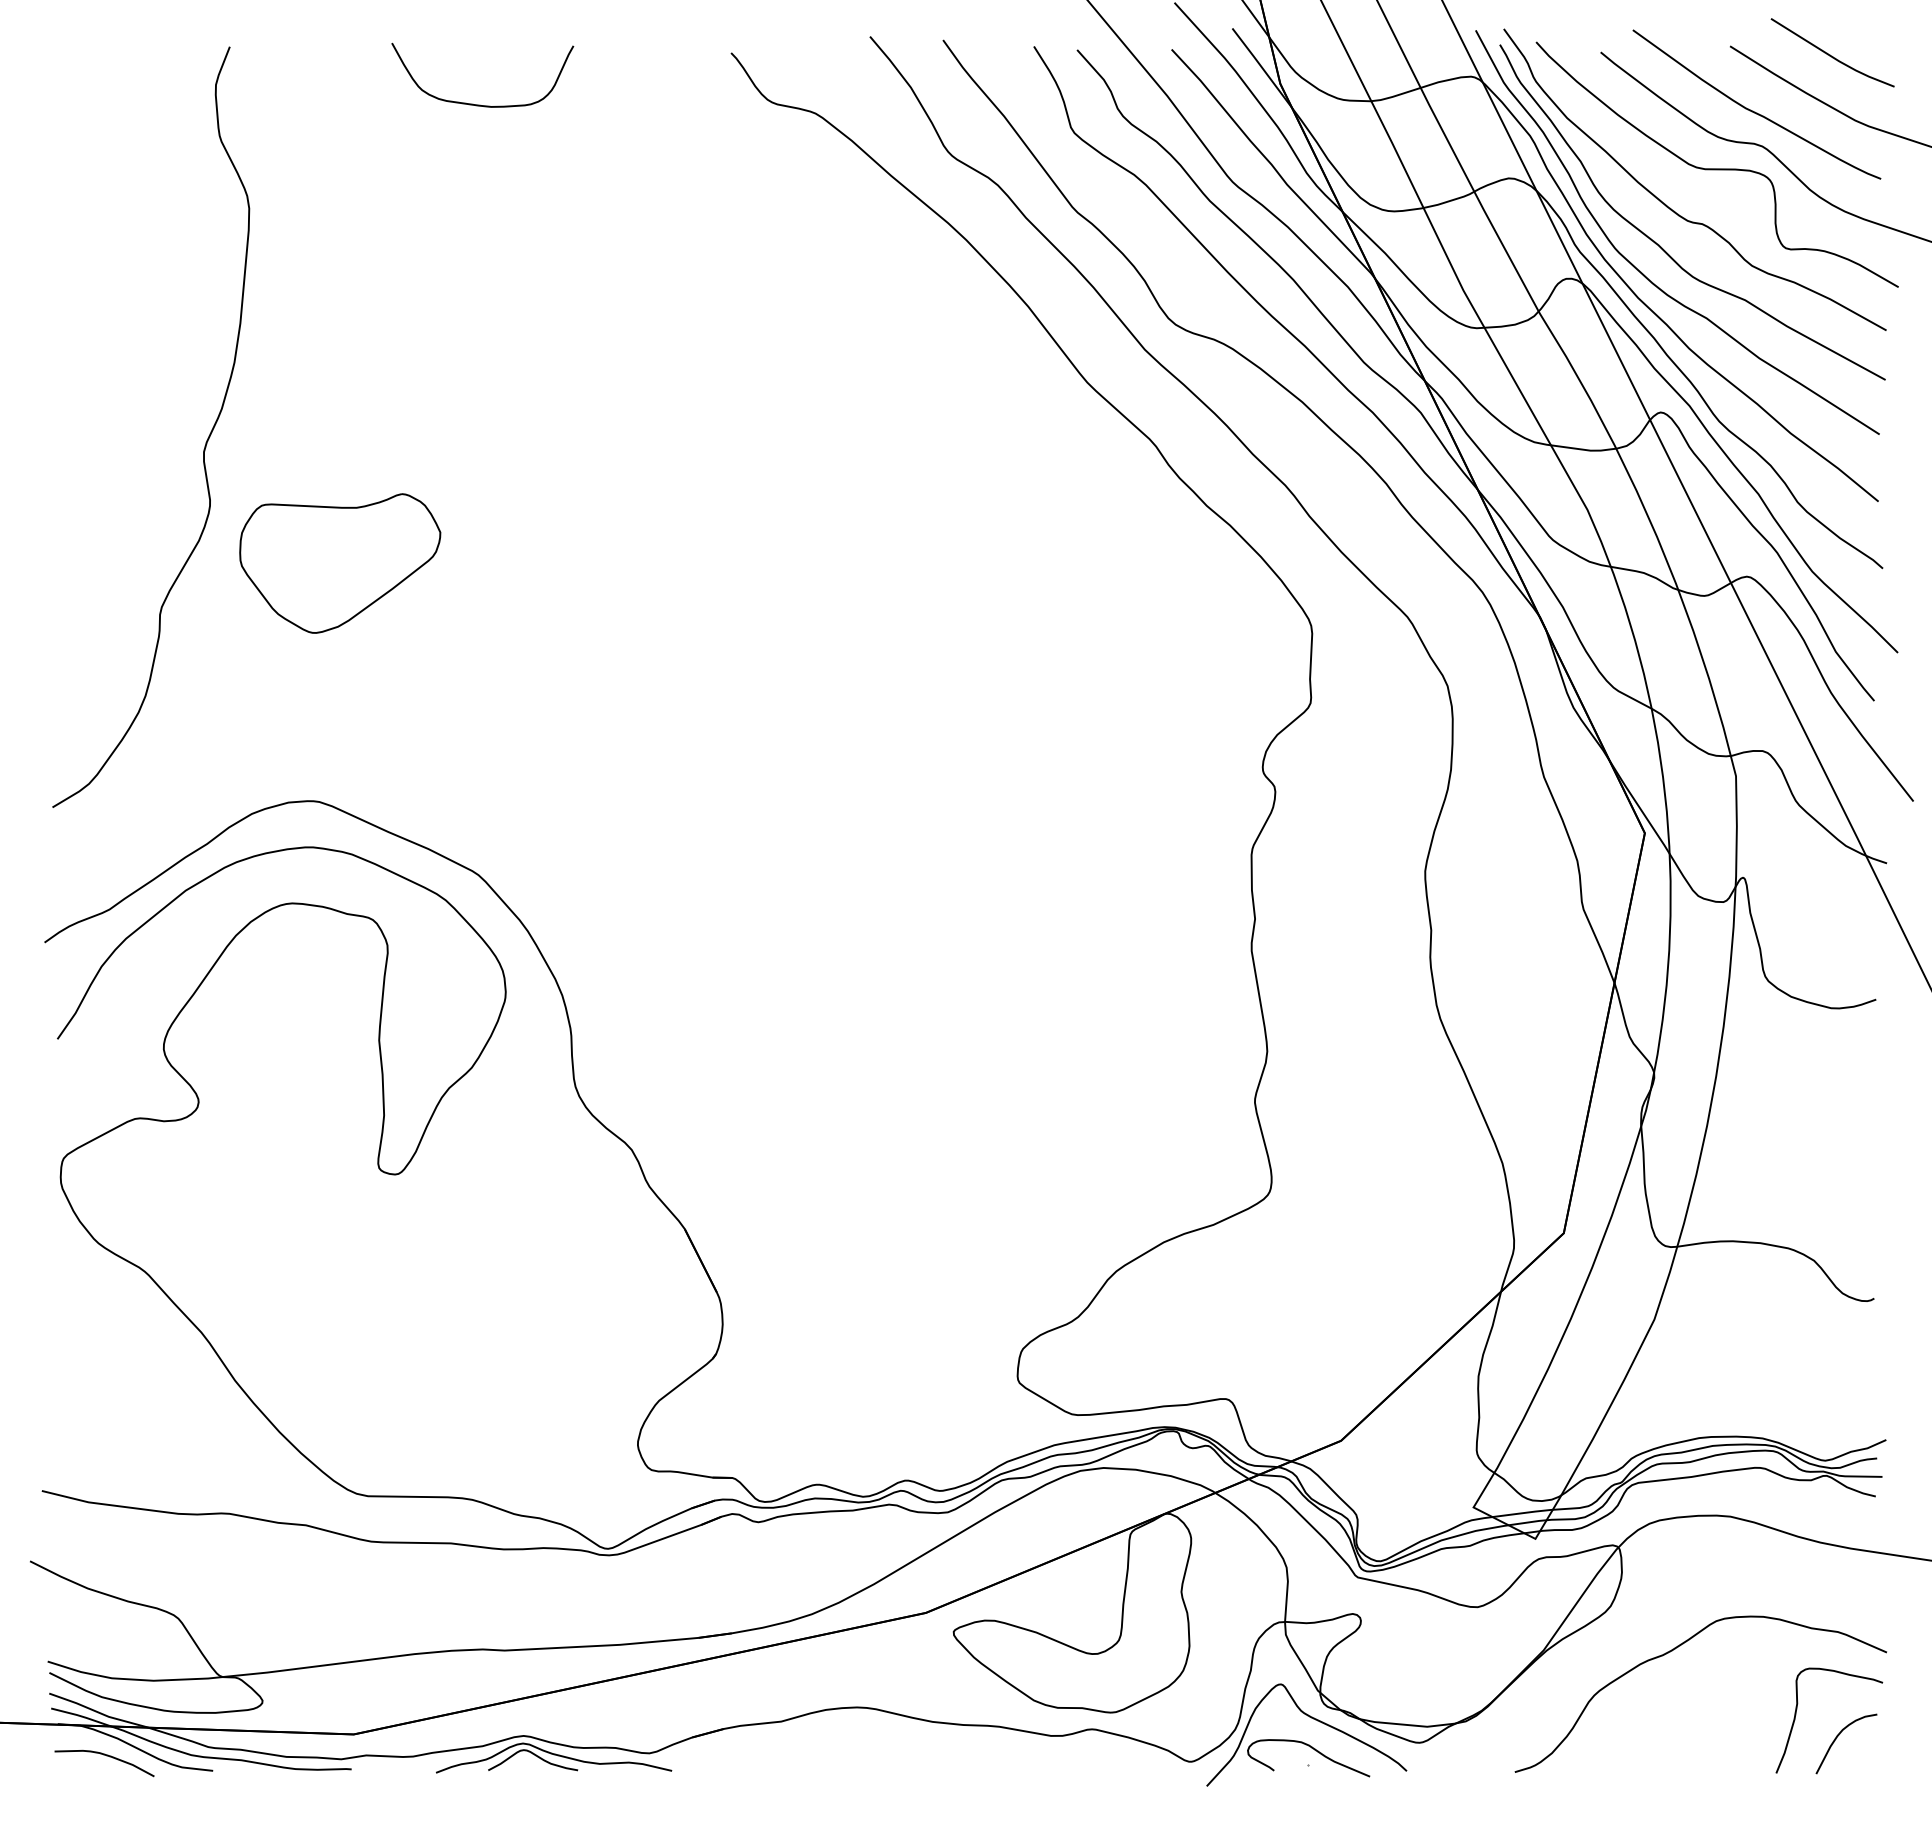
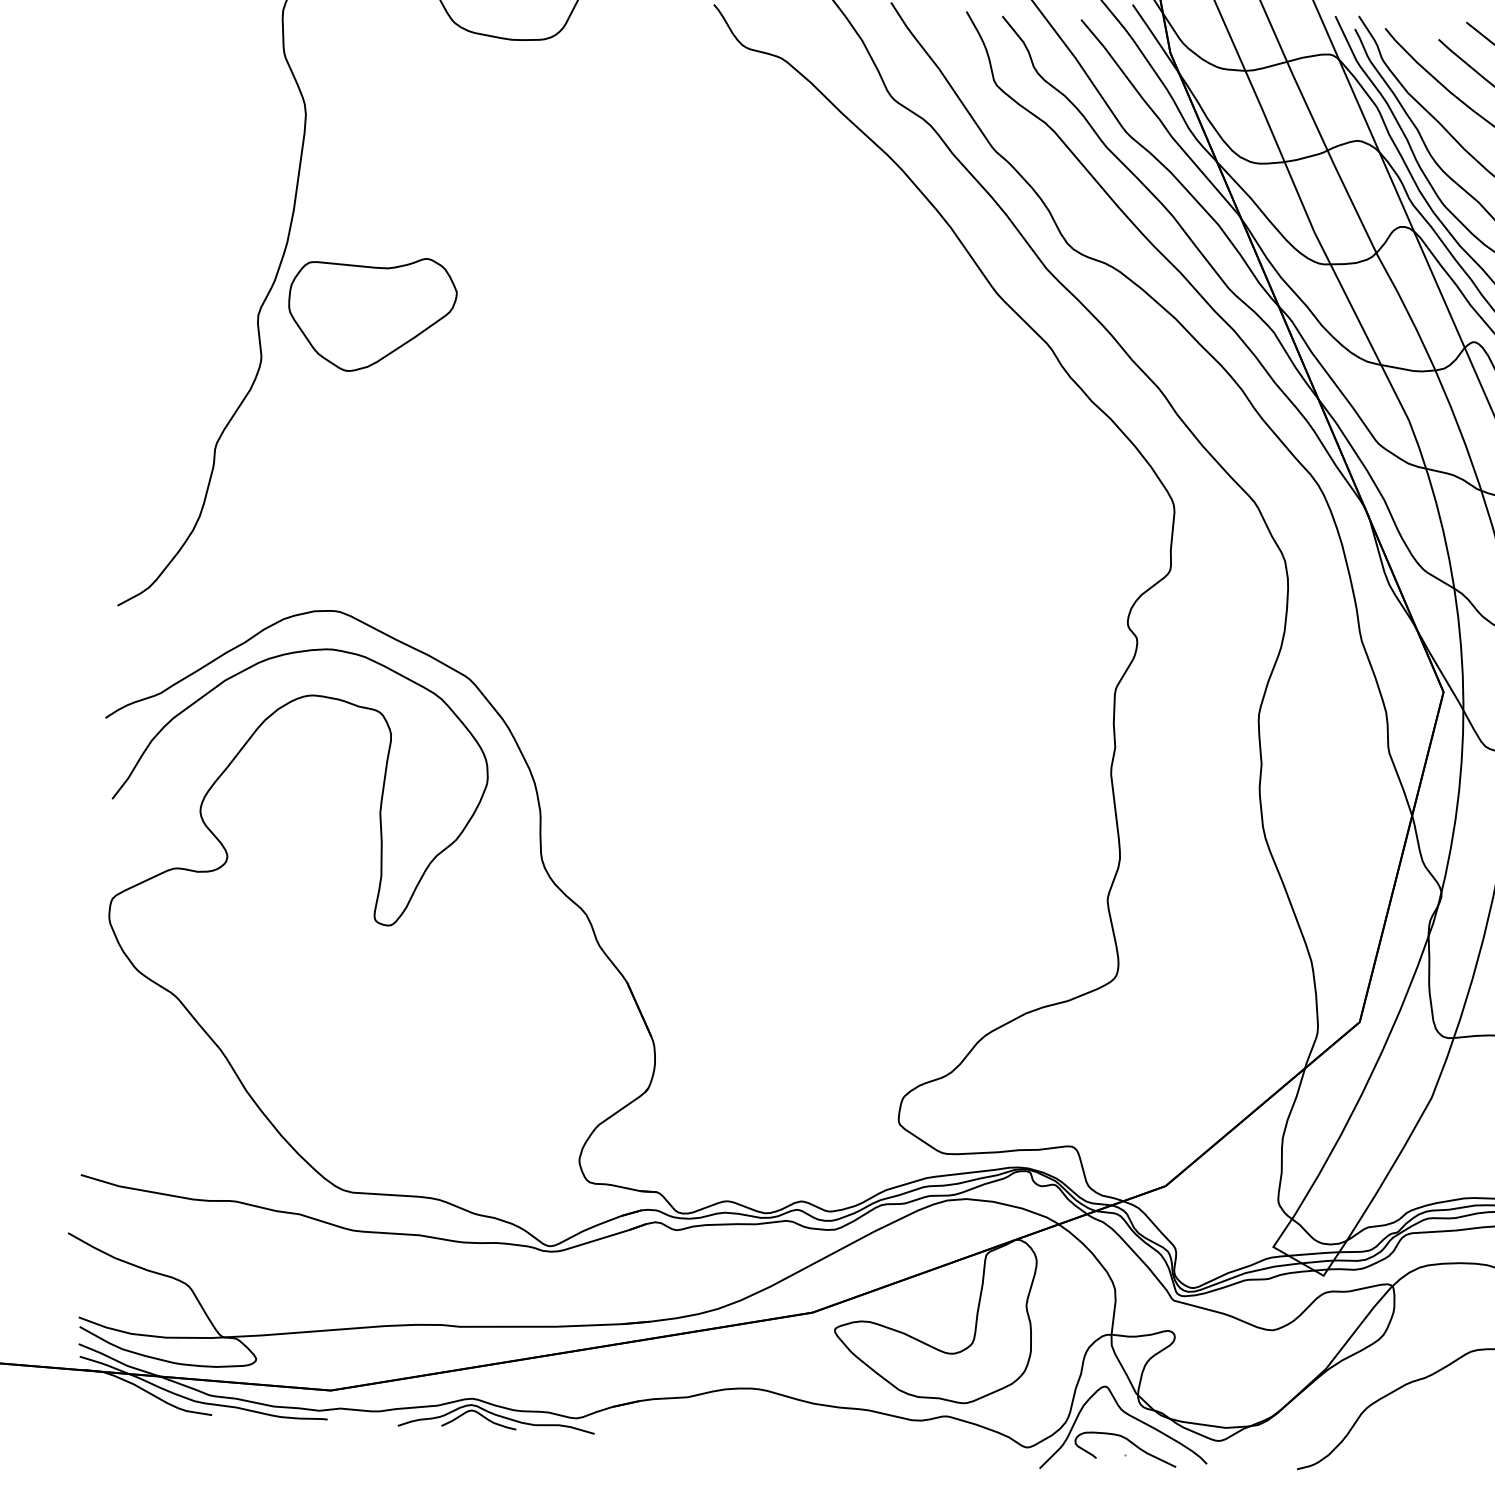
part: (340, 563) -> (372, 314), moved
curve: (106, 1756) -> (123, 1398), removed

